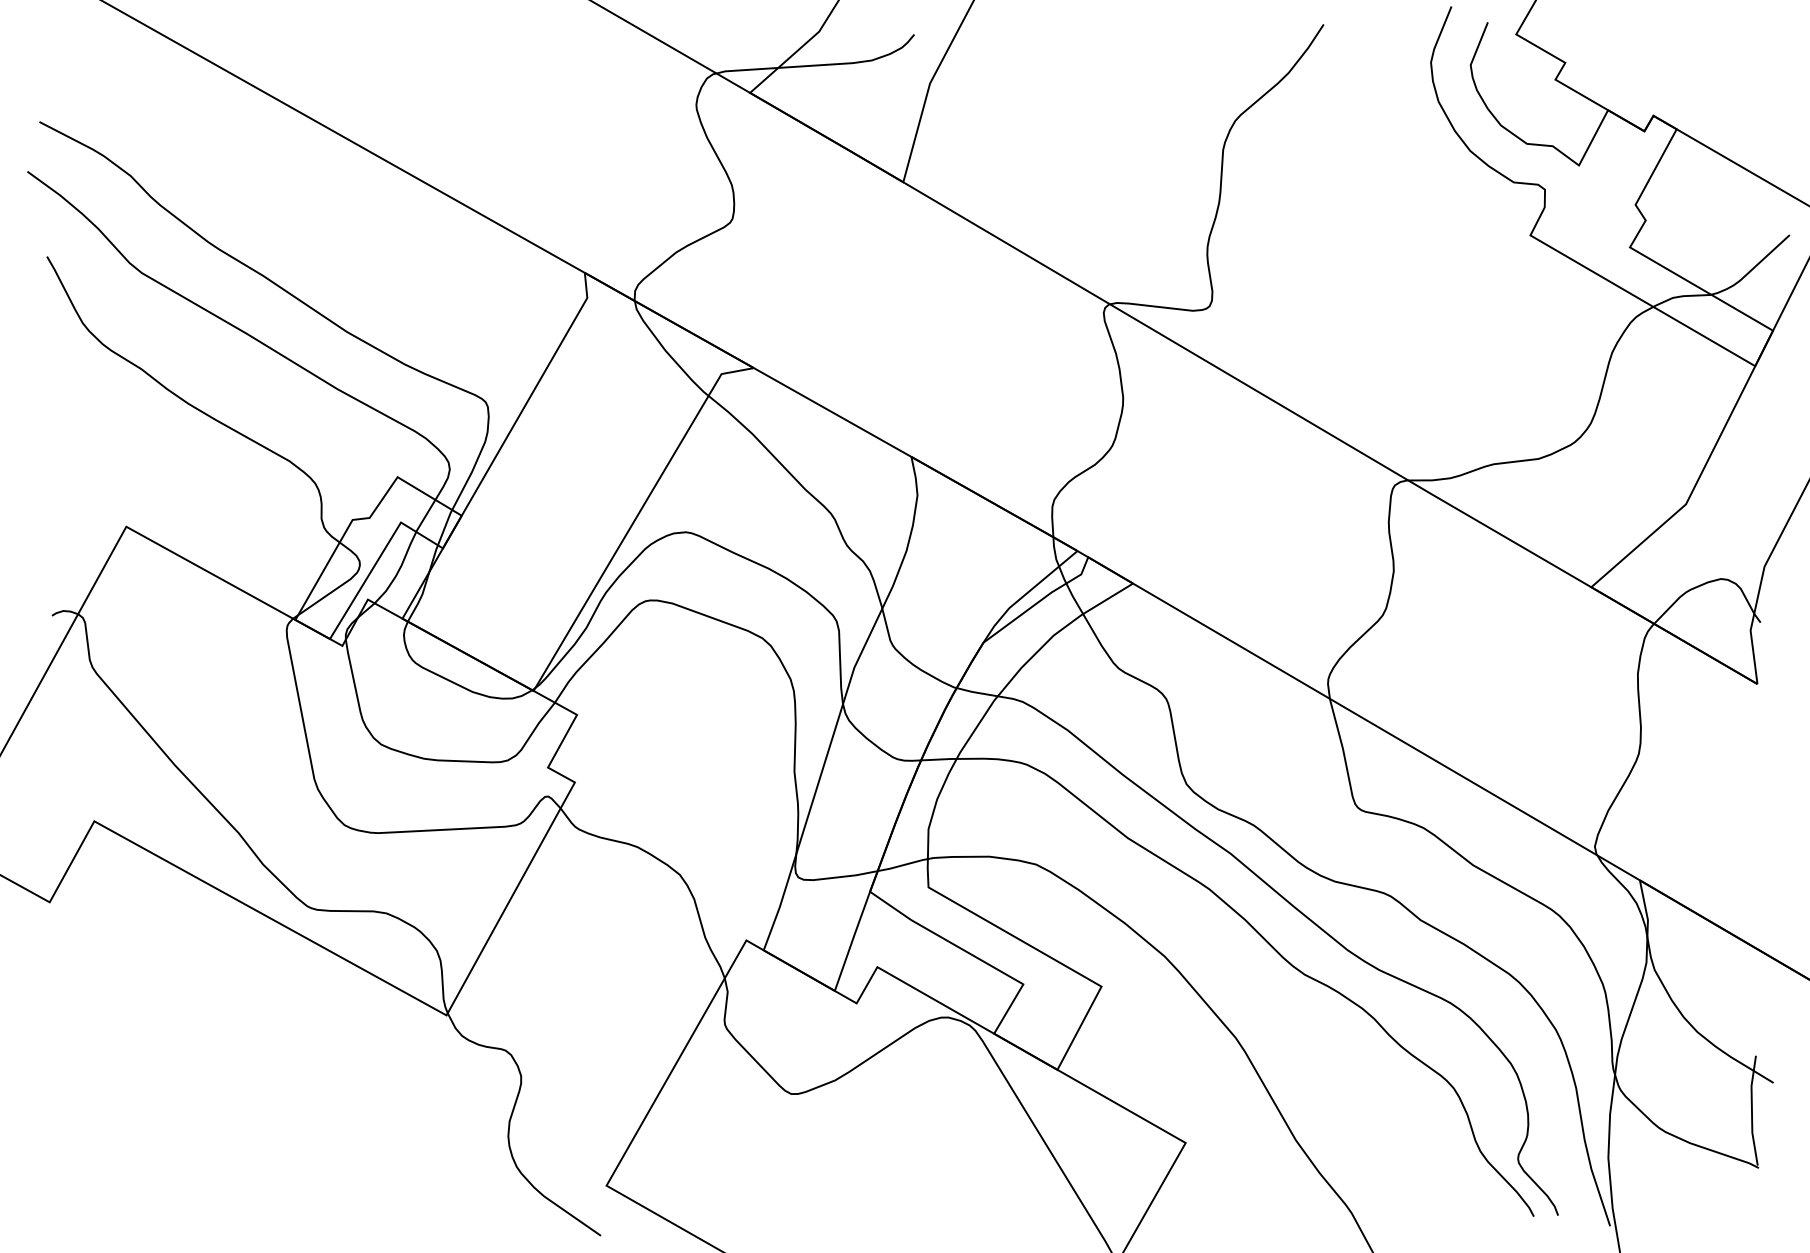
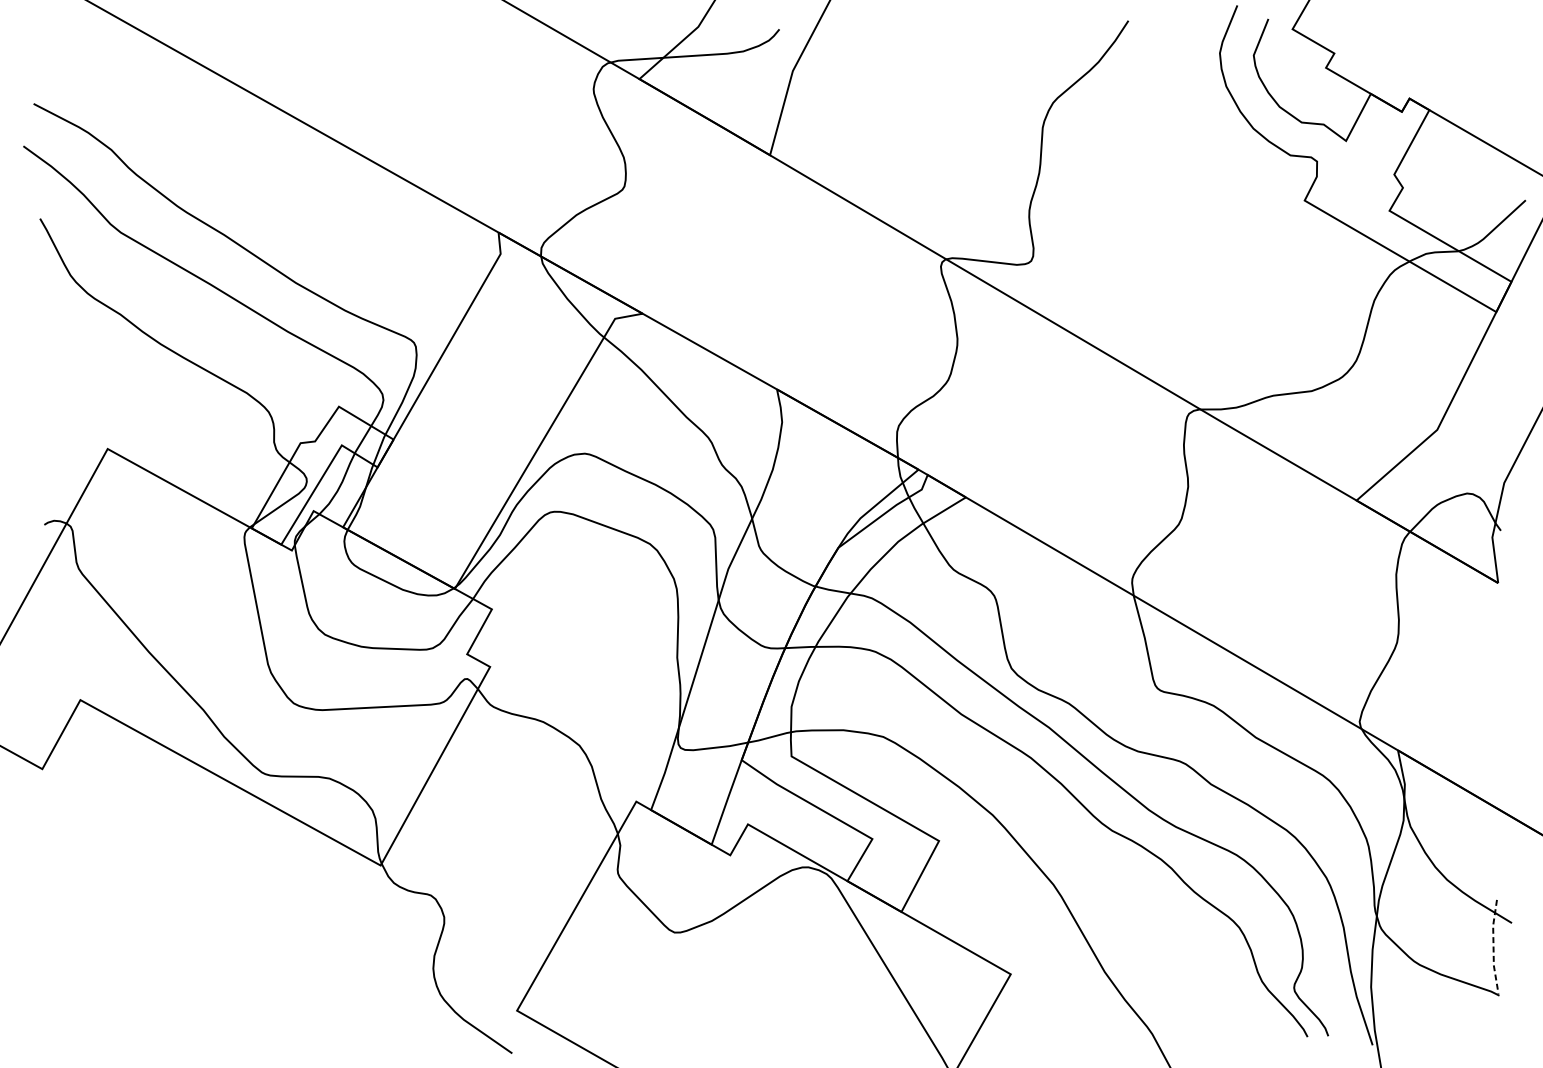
line: (1751, 1110) -> (1493, 946), solid -> dashed

